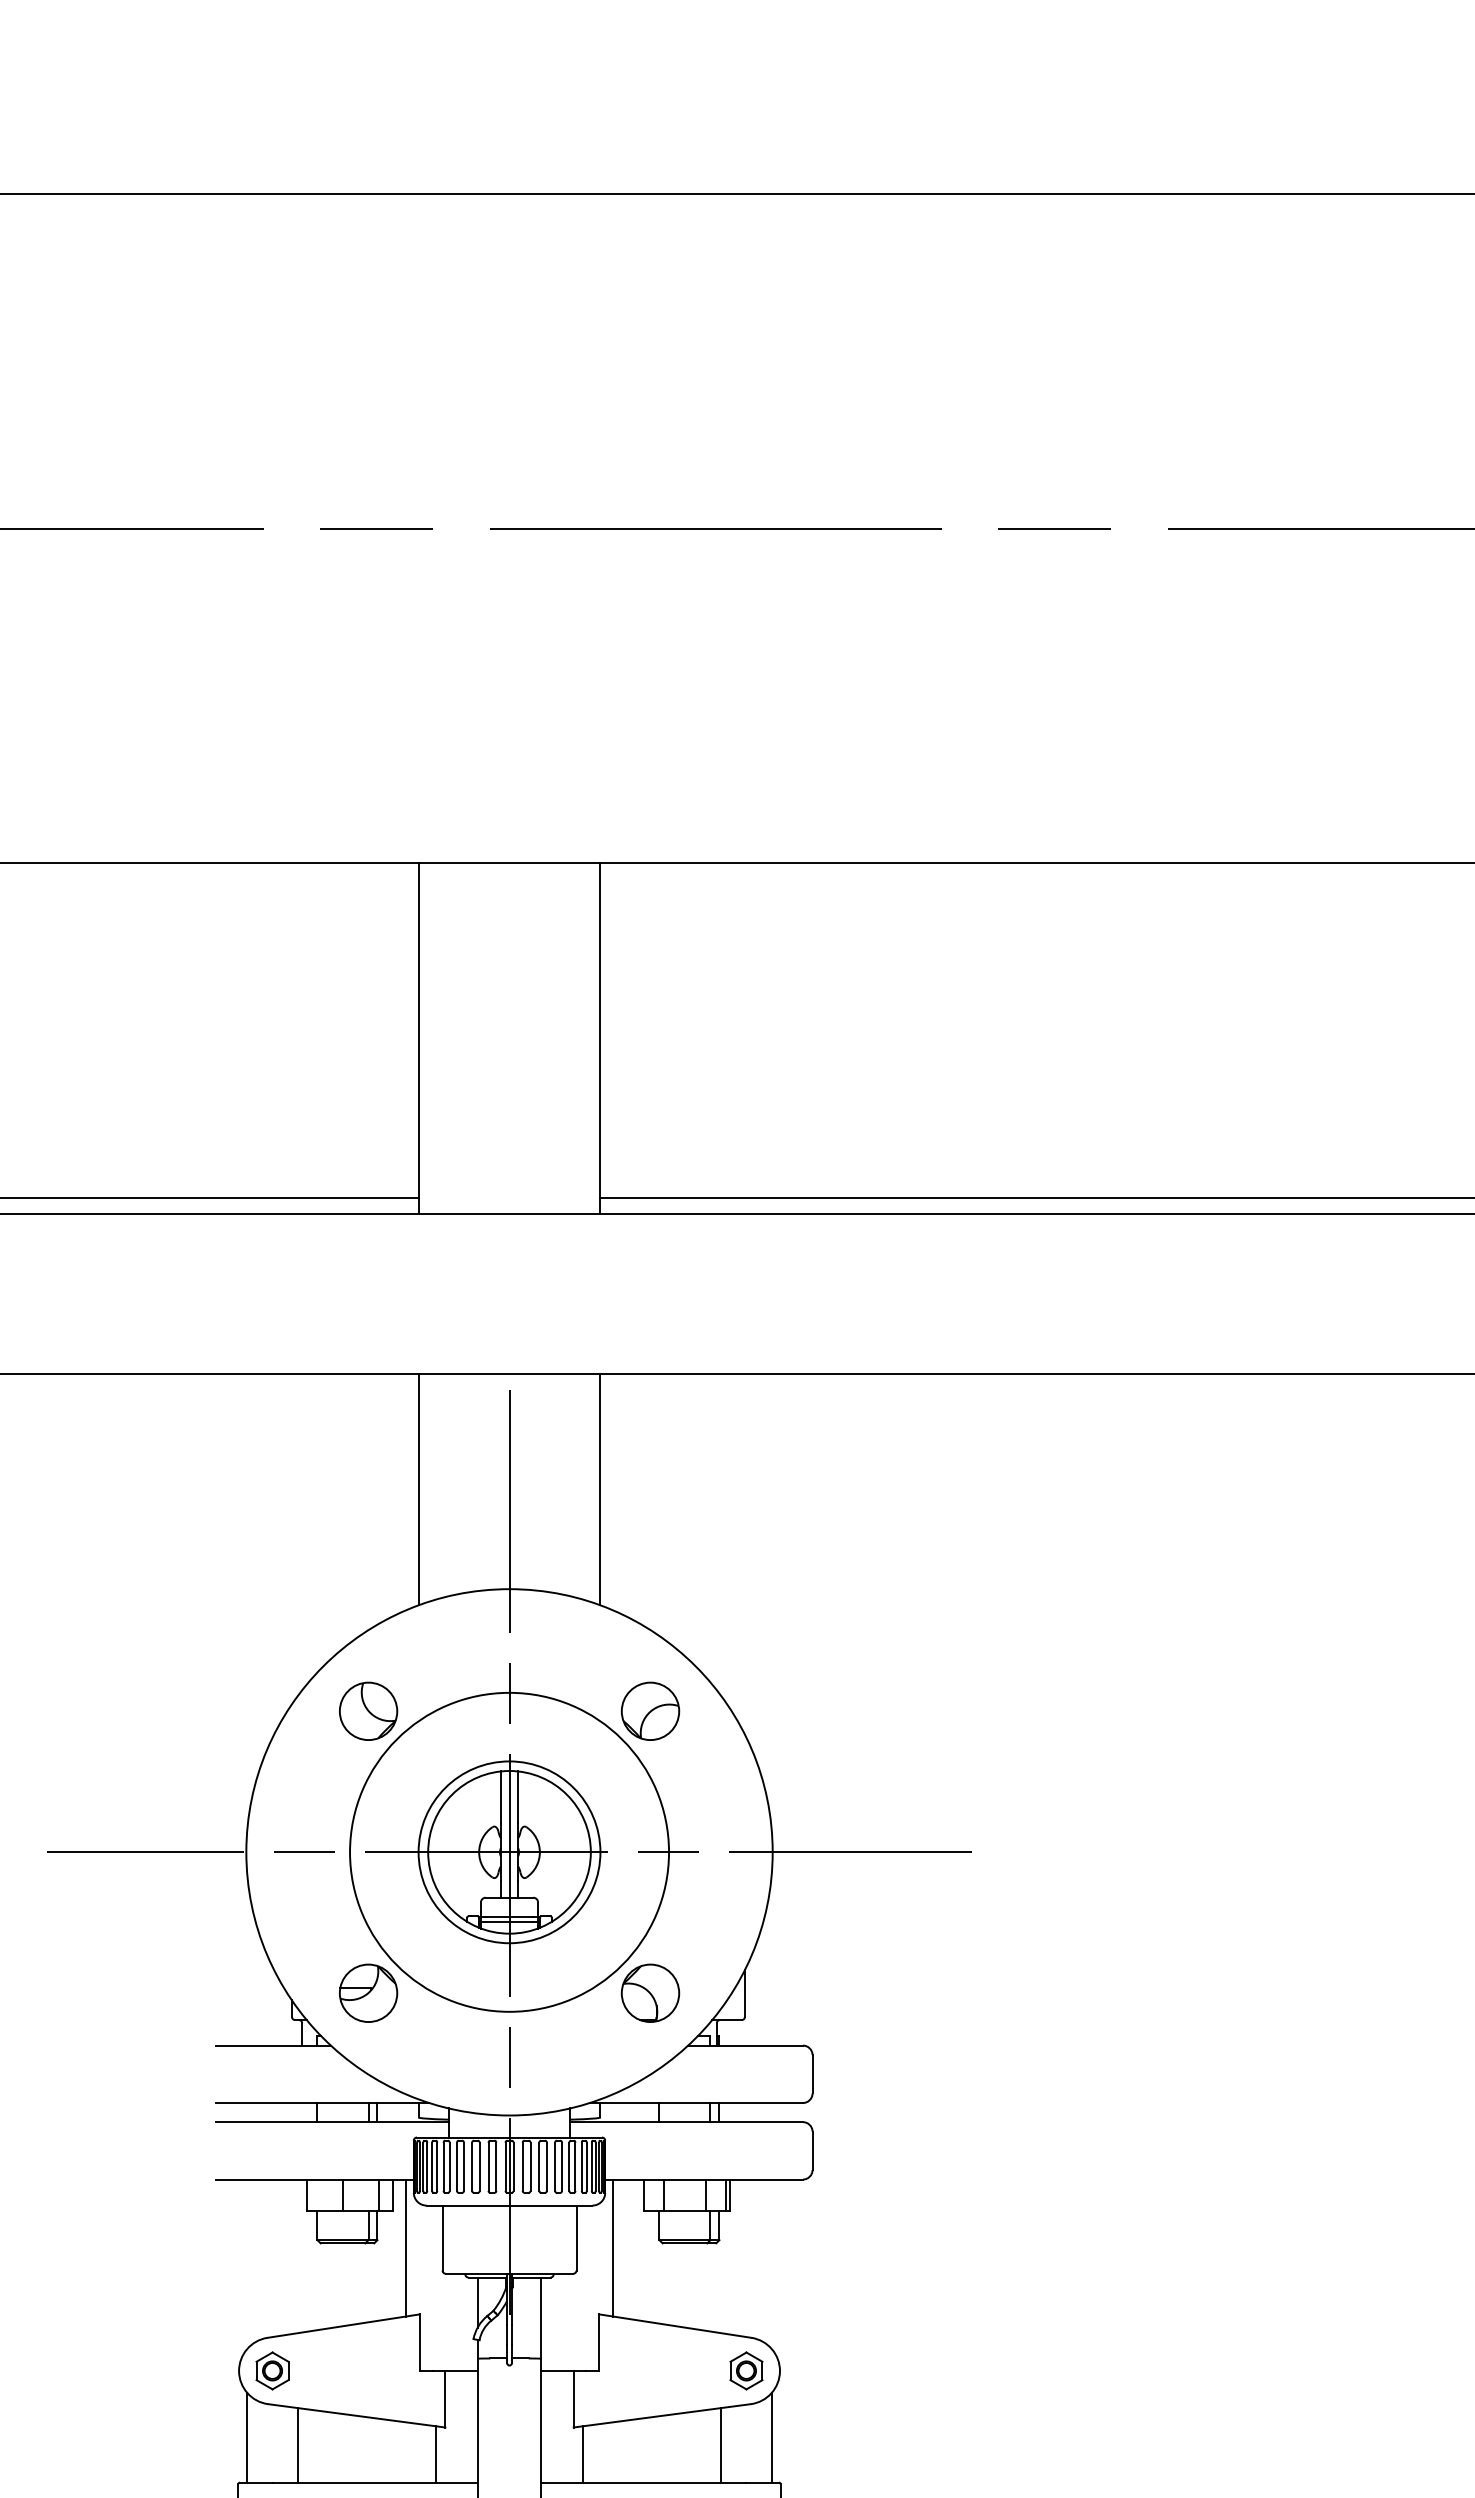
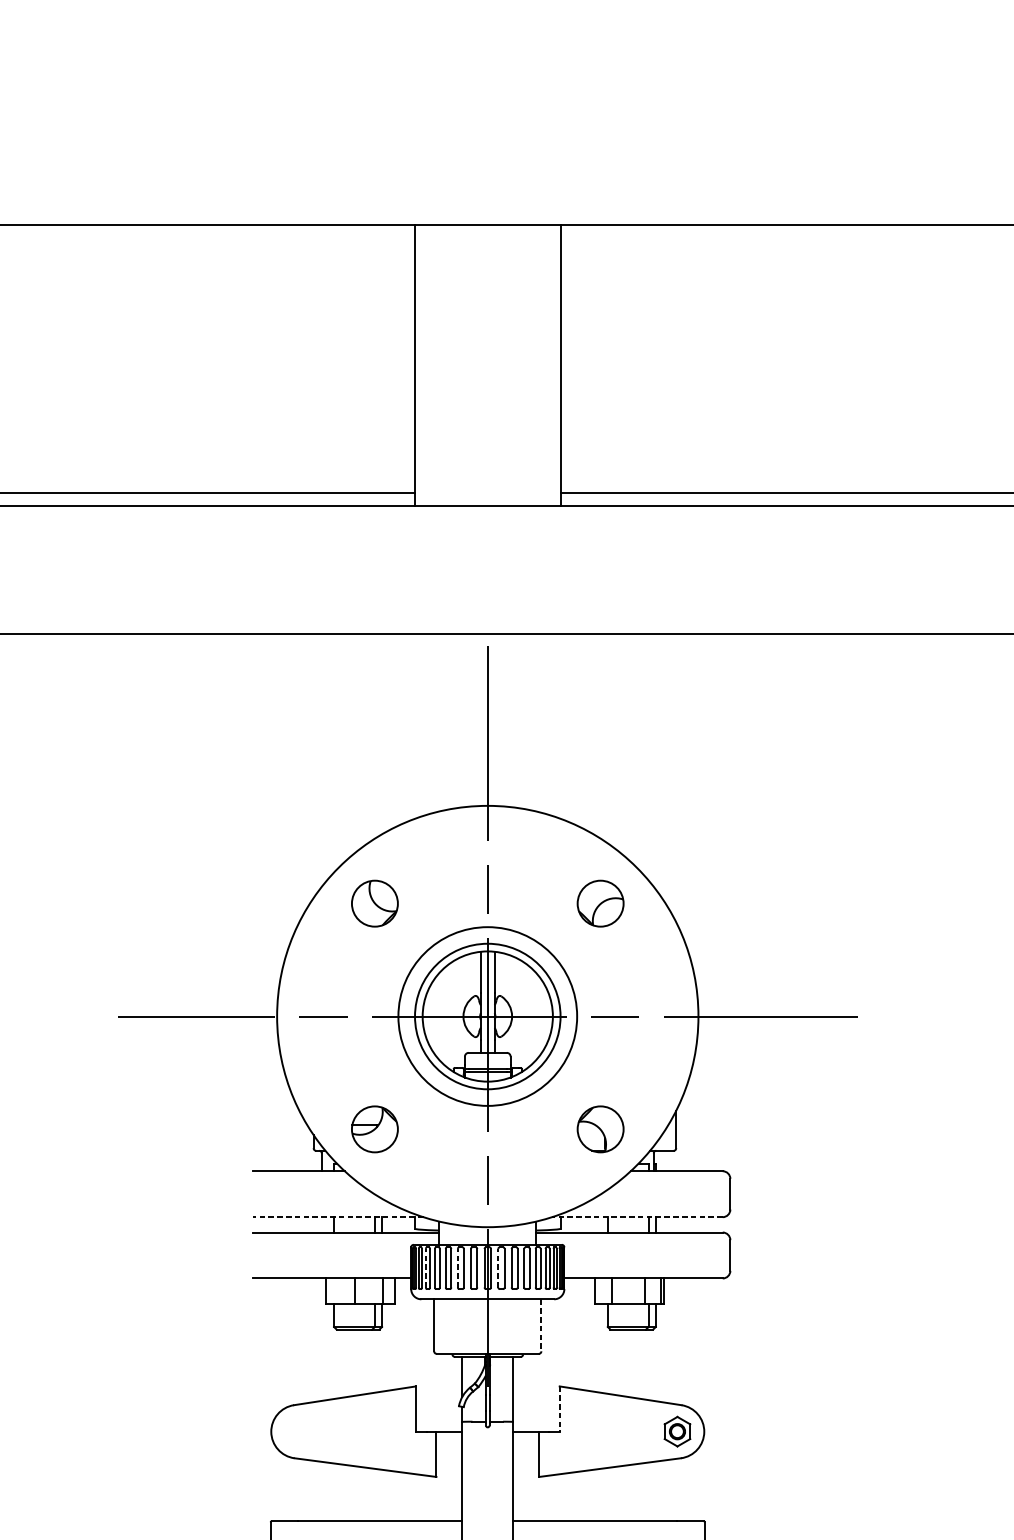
line: (418, 1489) -> (414, 726), removed
line: (600, 1489) -> (560, 726), removed
circle: (509, 1851) -> (487, 1015), size x0.7
line: (322, 2103) -> (338, 1217), solid -> dashed
line: (696, 2103) -> (637, 1217), solid -> dashed
line: (432, 2166) -> (426, 1268), solid -> dashed
line: (472, 2166) -> (458, 1268), solid -> dashed
line: (522, 2166) -> (498, 1268), solid -> dashed
line: (576, 2238) -> (541, 1325), solid -> dashed
line: (405, 2247) -> (404, 1332), removed
line: (613, 2247) -> (571, 1332), removed
line: (599, 2343) -> (559, 1409), solid -> dashed
part: (272, 2370) -> (298, 1431), removed
line: (247, 2437) -> (278, 1484), removed
line: (772, 2437) -> (698, 1484), removed
line: (298, 2445) -> (318, 1491), removed
line: (720, 2445) -> (656, 1491), removed
line: (436, 2454) -> (429, 1498), removed
line: (582, 2454) -> (546, 1498), removed

